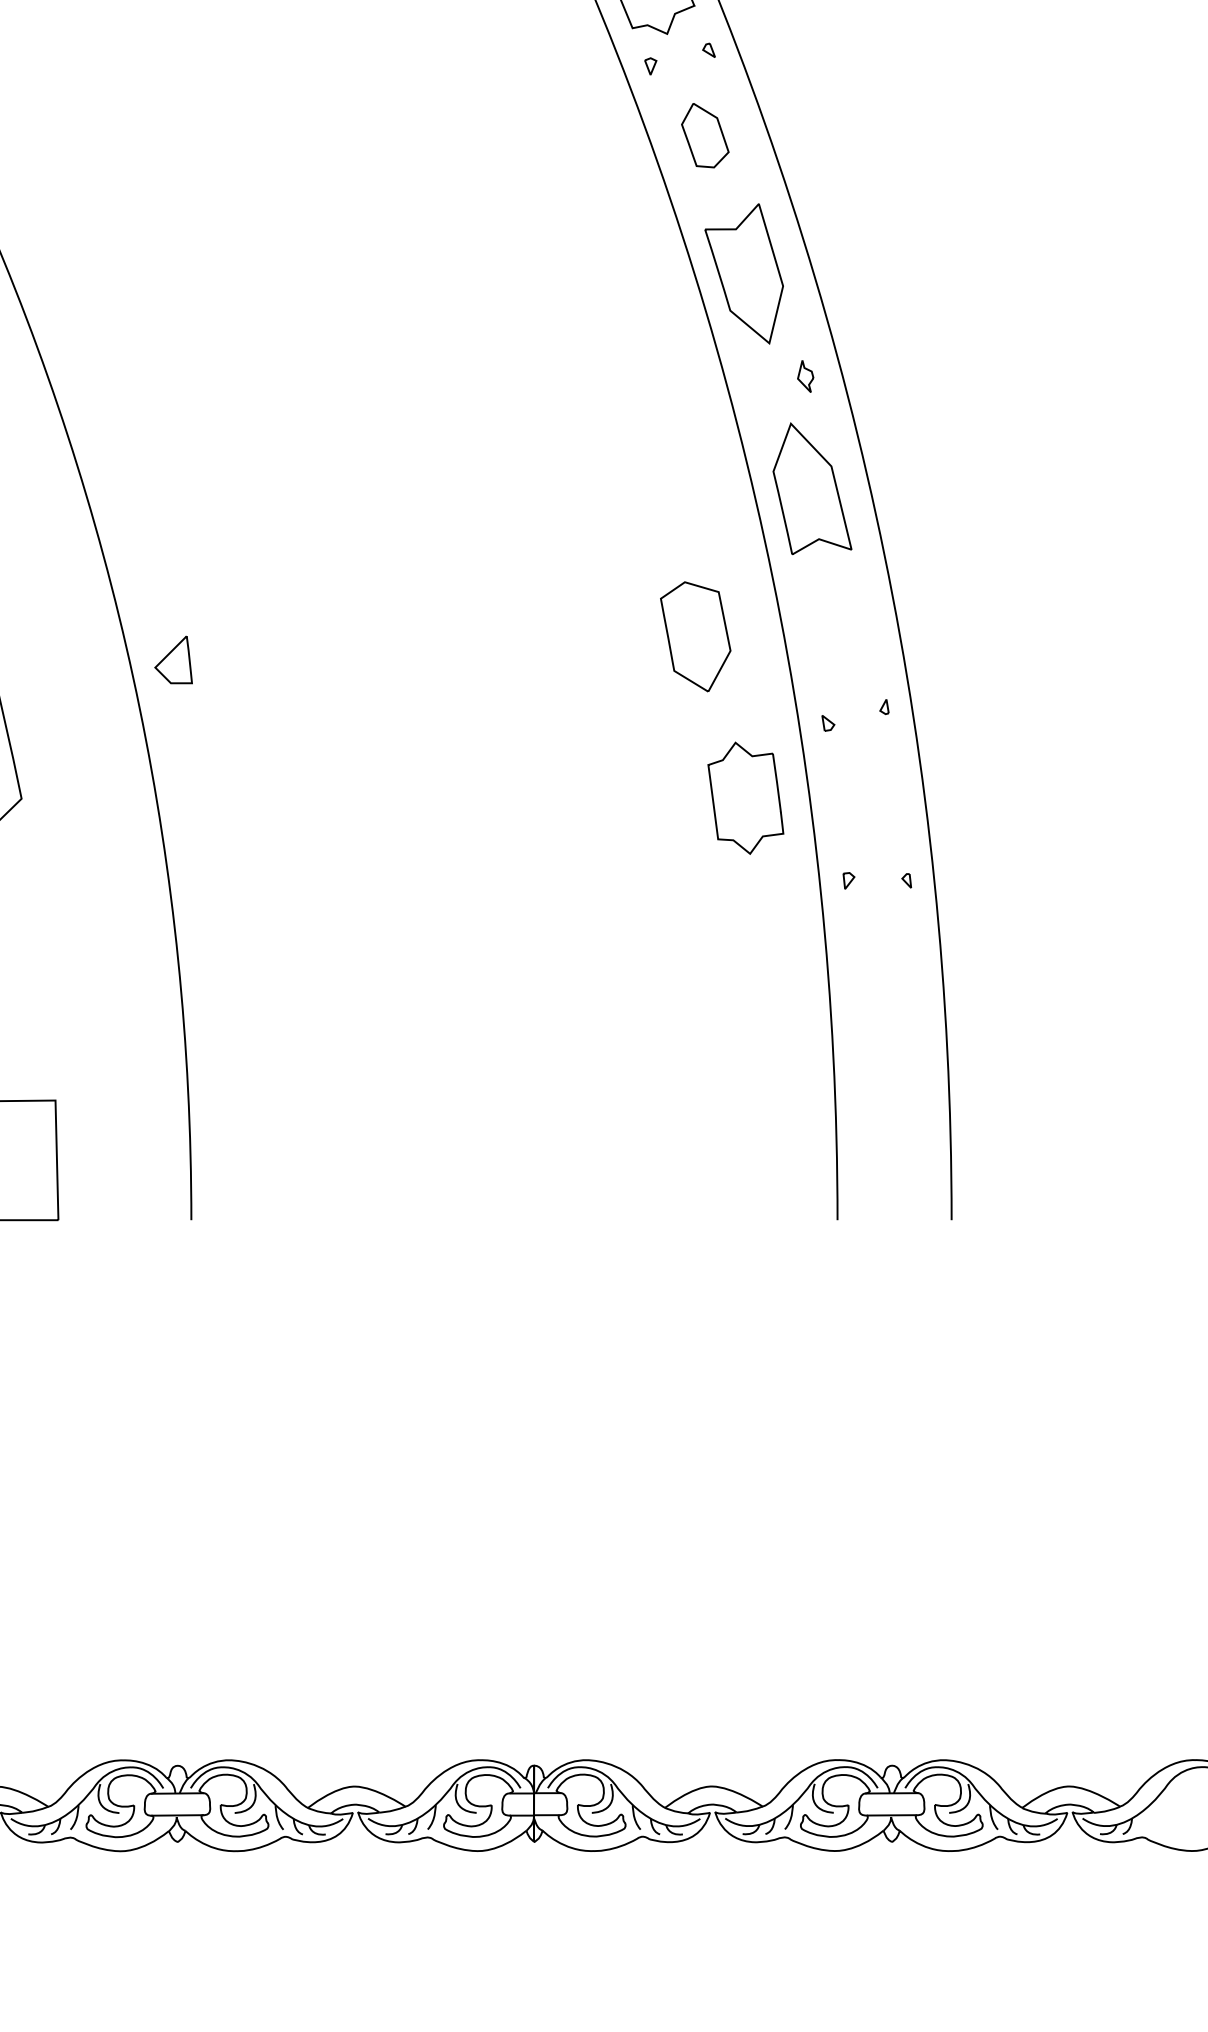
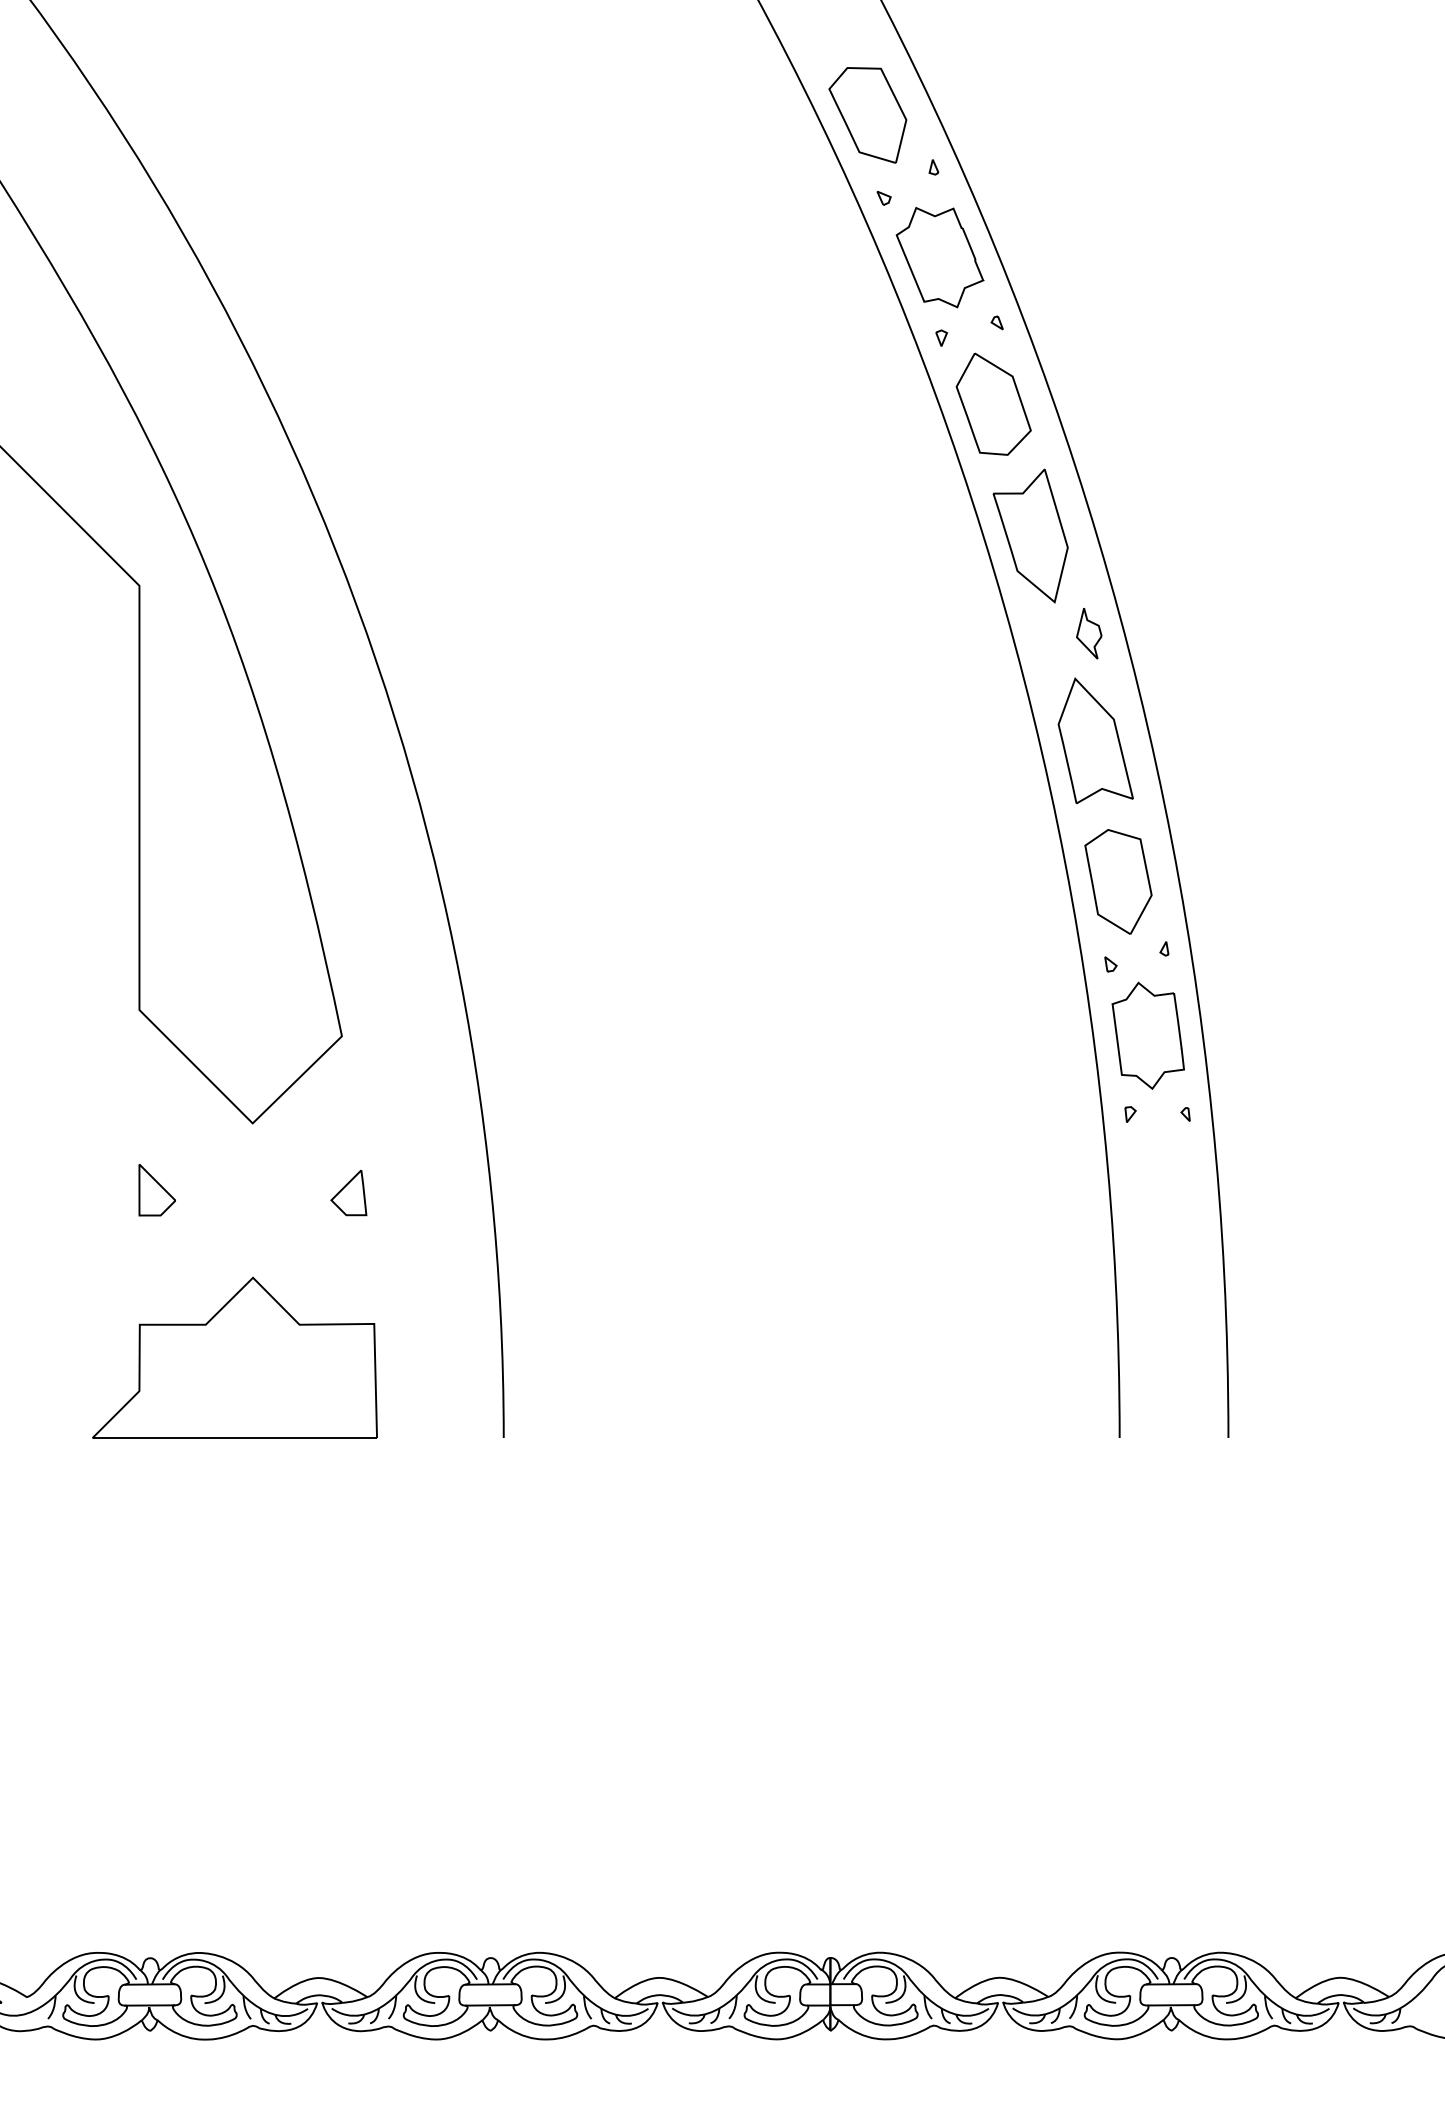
part: (705, 134) -> (993, 403), size x1.67
part: (805, 376) -> (1089, 633), size x1.67
part: (695, 636) -> (1118, 881), moved
part: (173, 659) -> (348, 1192), moved
part: (745, 797) -> (1147, 1035), moved

